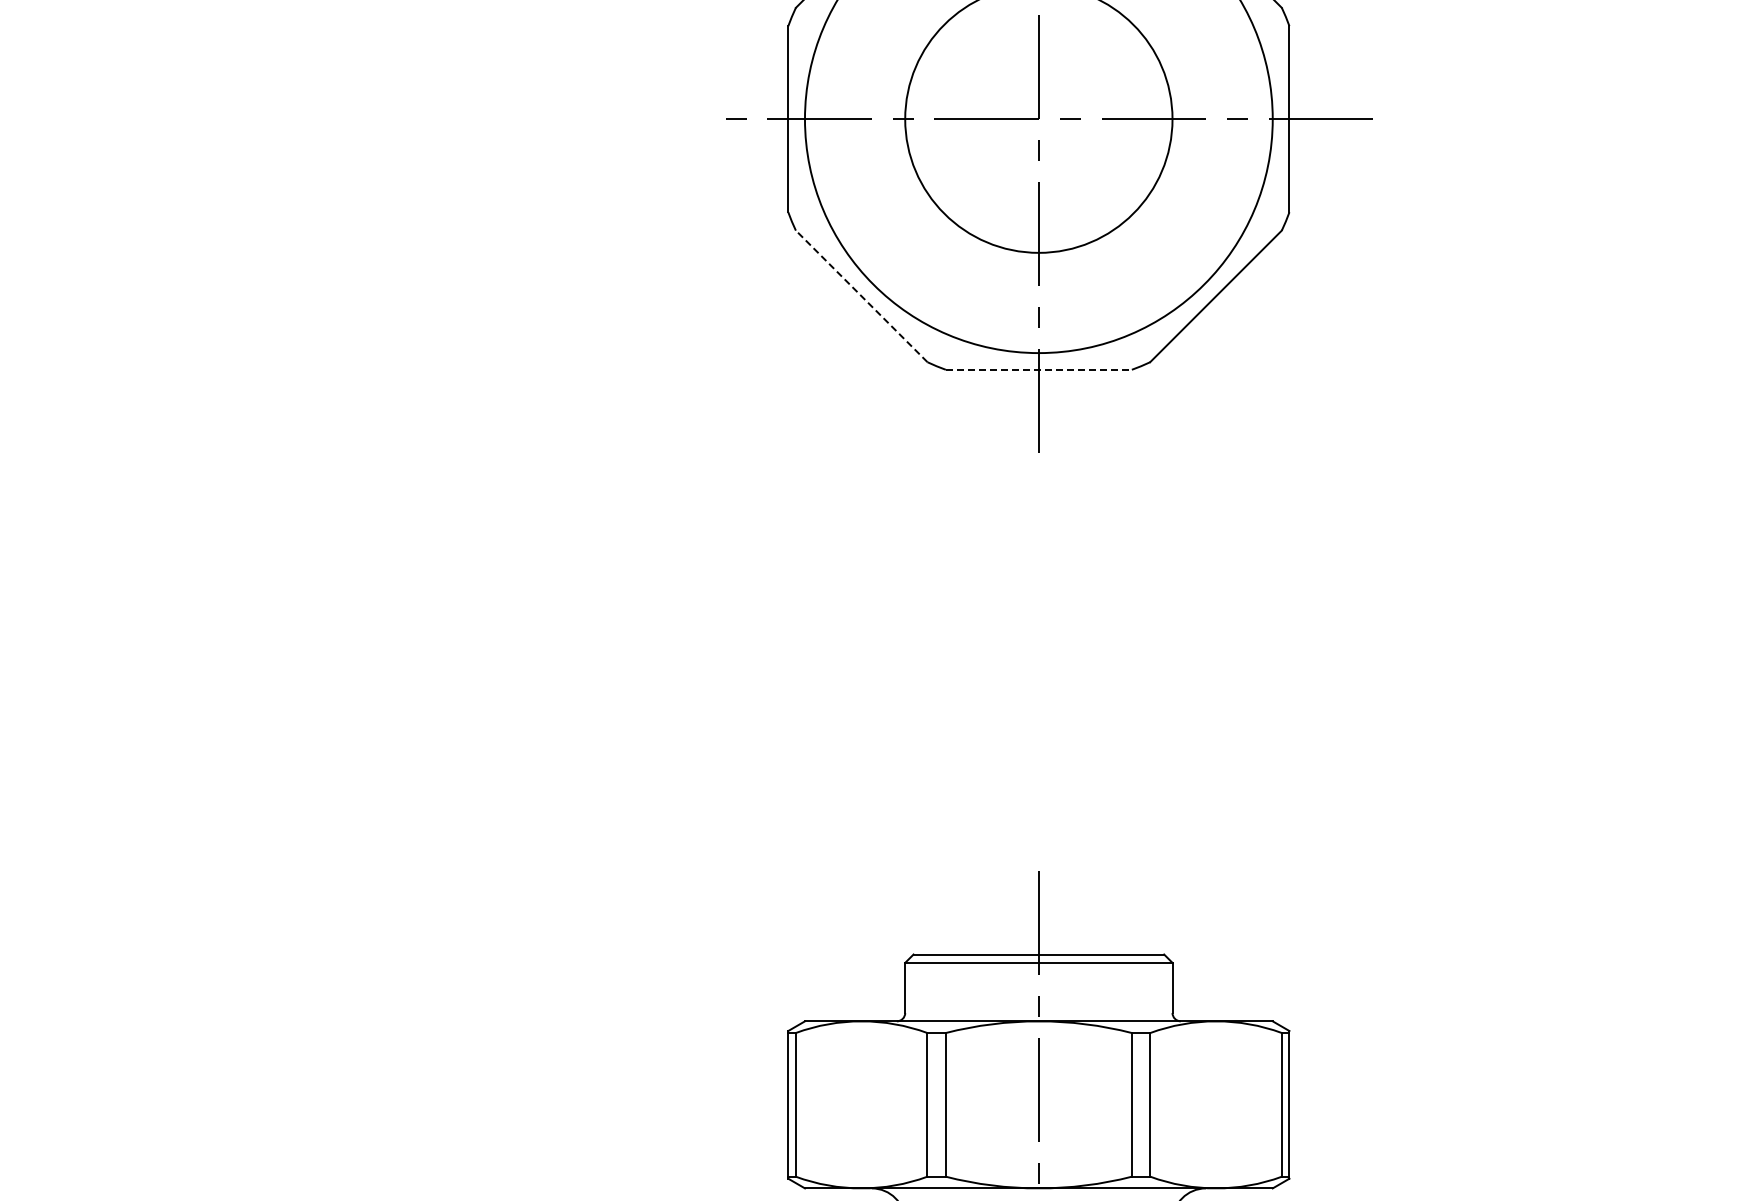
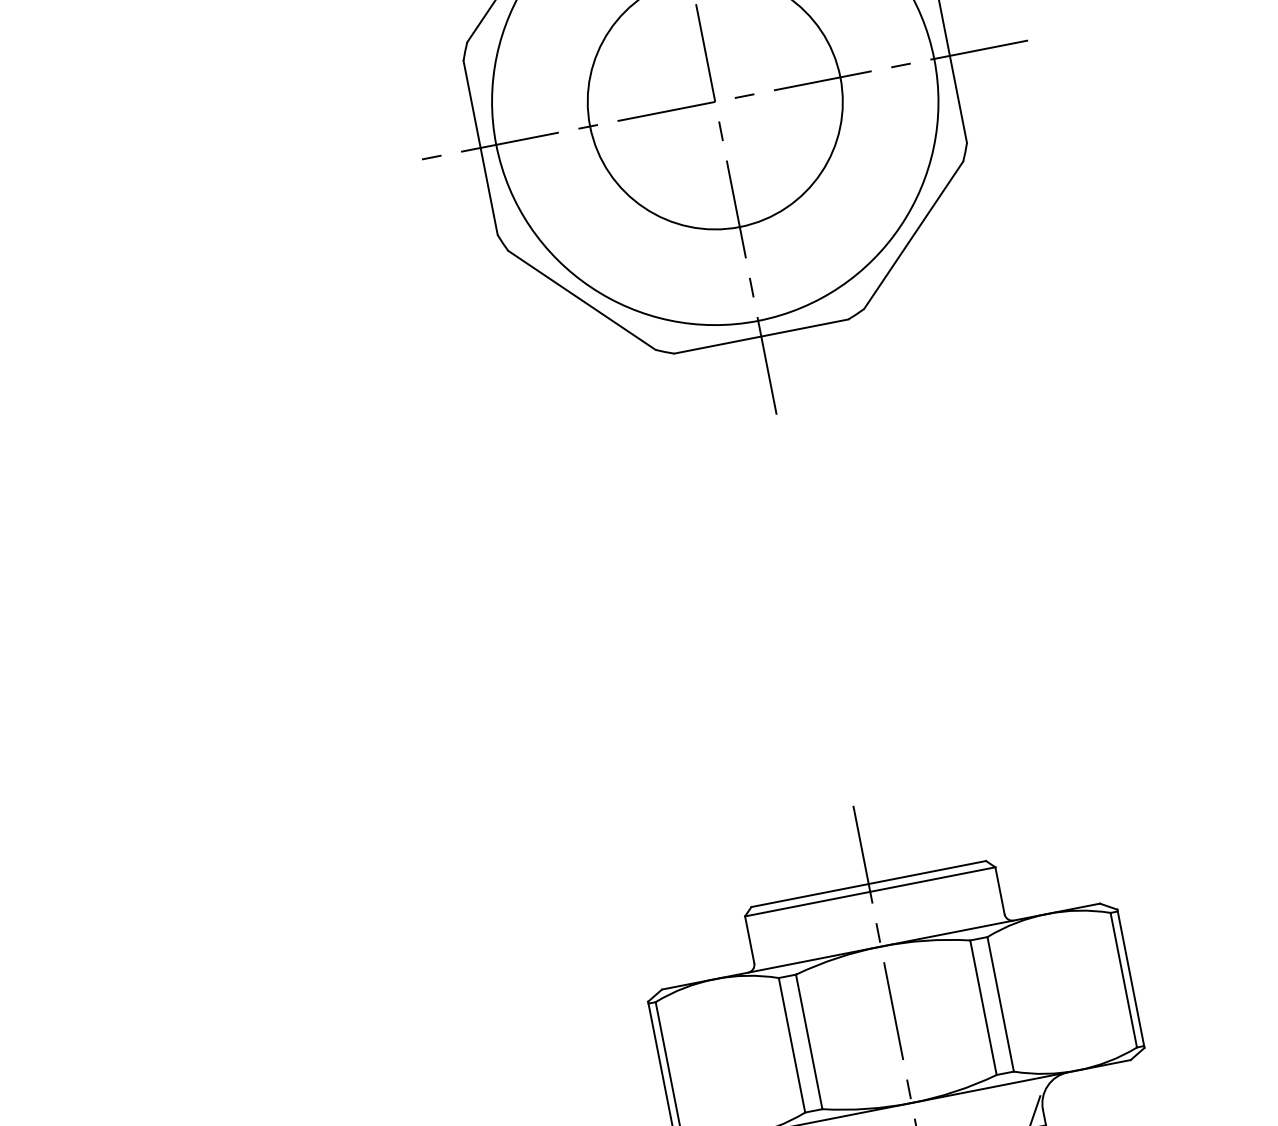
line: (861, 296) -> (581, 300), dashed -> solid
line: (1039, 369) -> (761, 336), dashed -> solid

